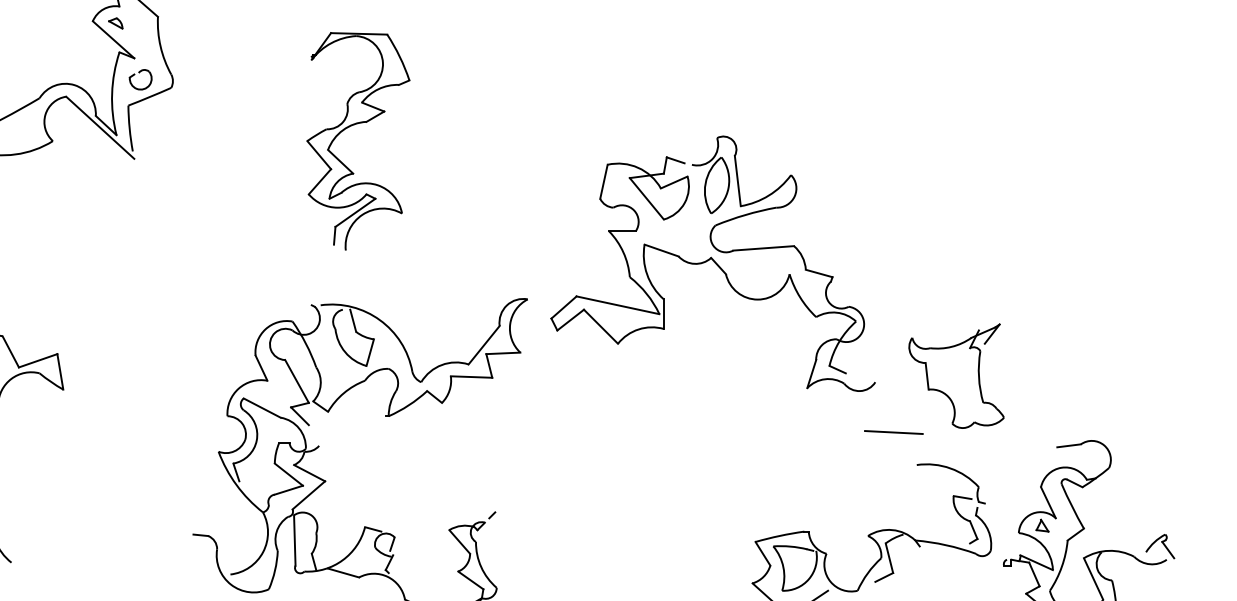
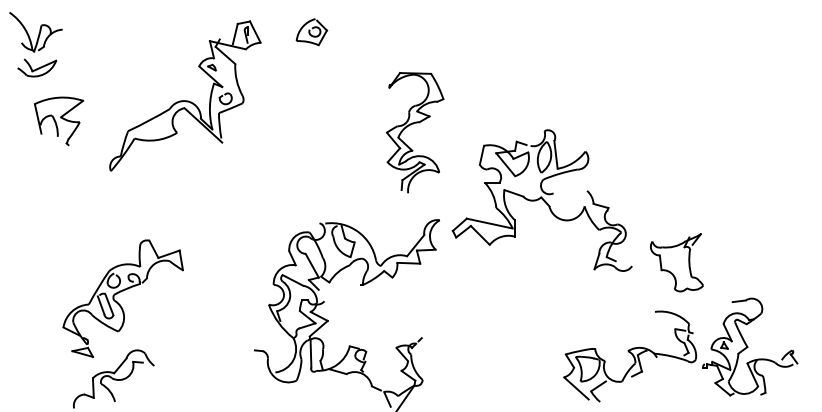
part: (348, 129) -> (409, 126), moved
line: (764, 247) -> (570, 191), removed
line: (894, 431) -> (642, 293), removed

